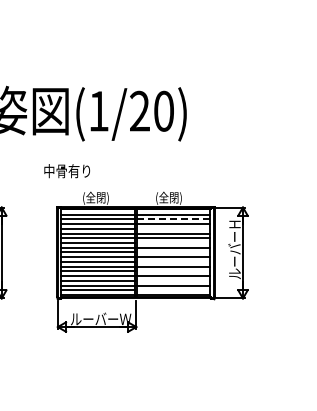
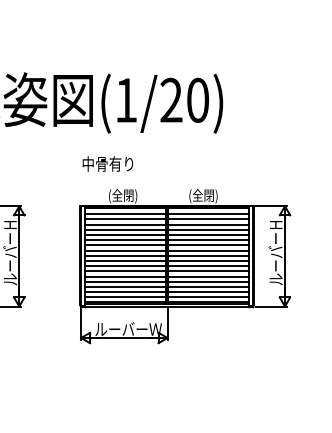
text: (66, 171) -> (107, 164), moved
line: (173, 219) -> (208, 219), dashed -> solid
line: (173, 228) -> (208, 229), added
line: (173, 242) -> (208, 244), added
line: (173, 252) -> (208, 255), added
line: (173, 261) -> (208, 265), added
line: (173, 271) -> (208, 276), added
line: (173, 280) -> (208, 286), added
line: (173, 290) -> (208, 297), added

